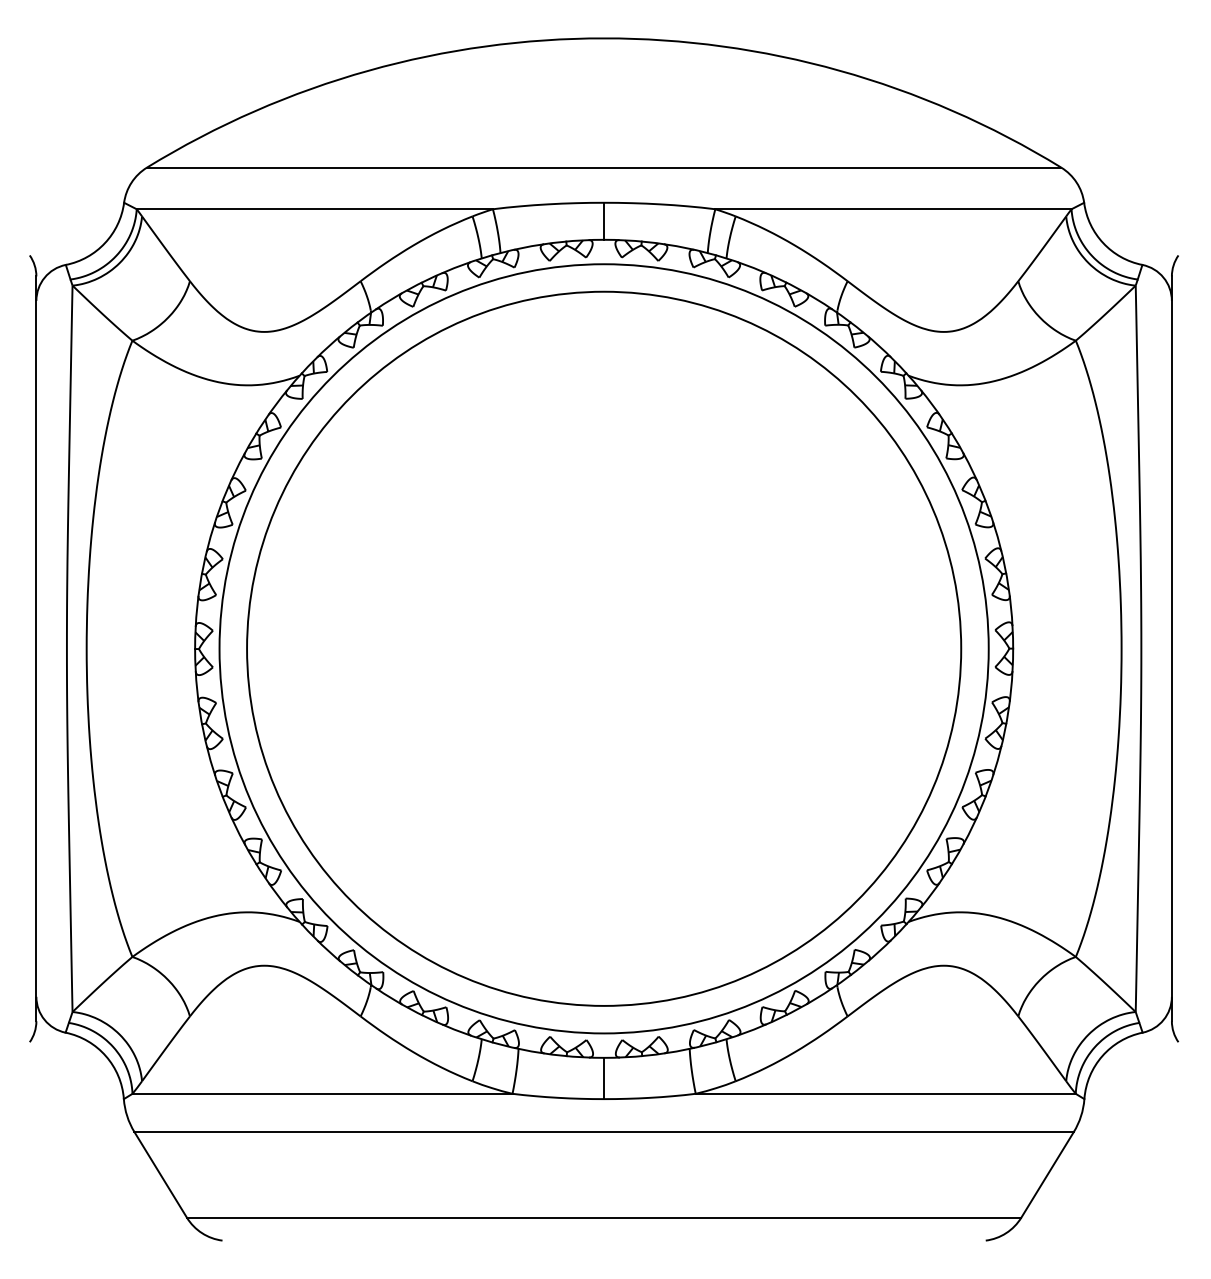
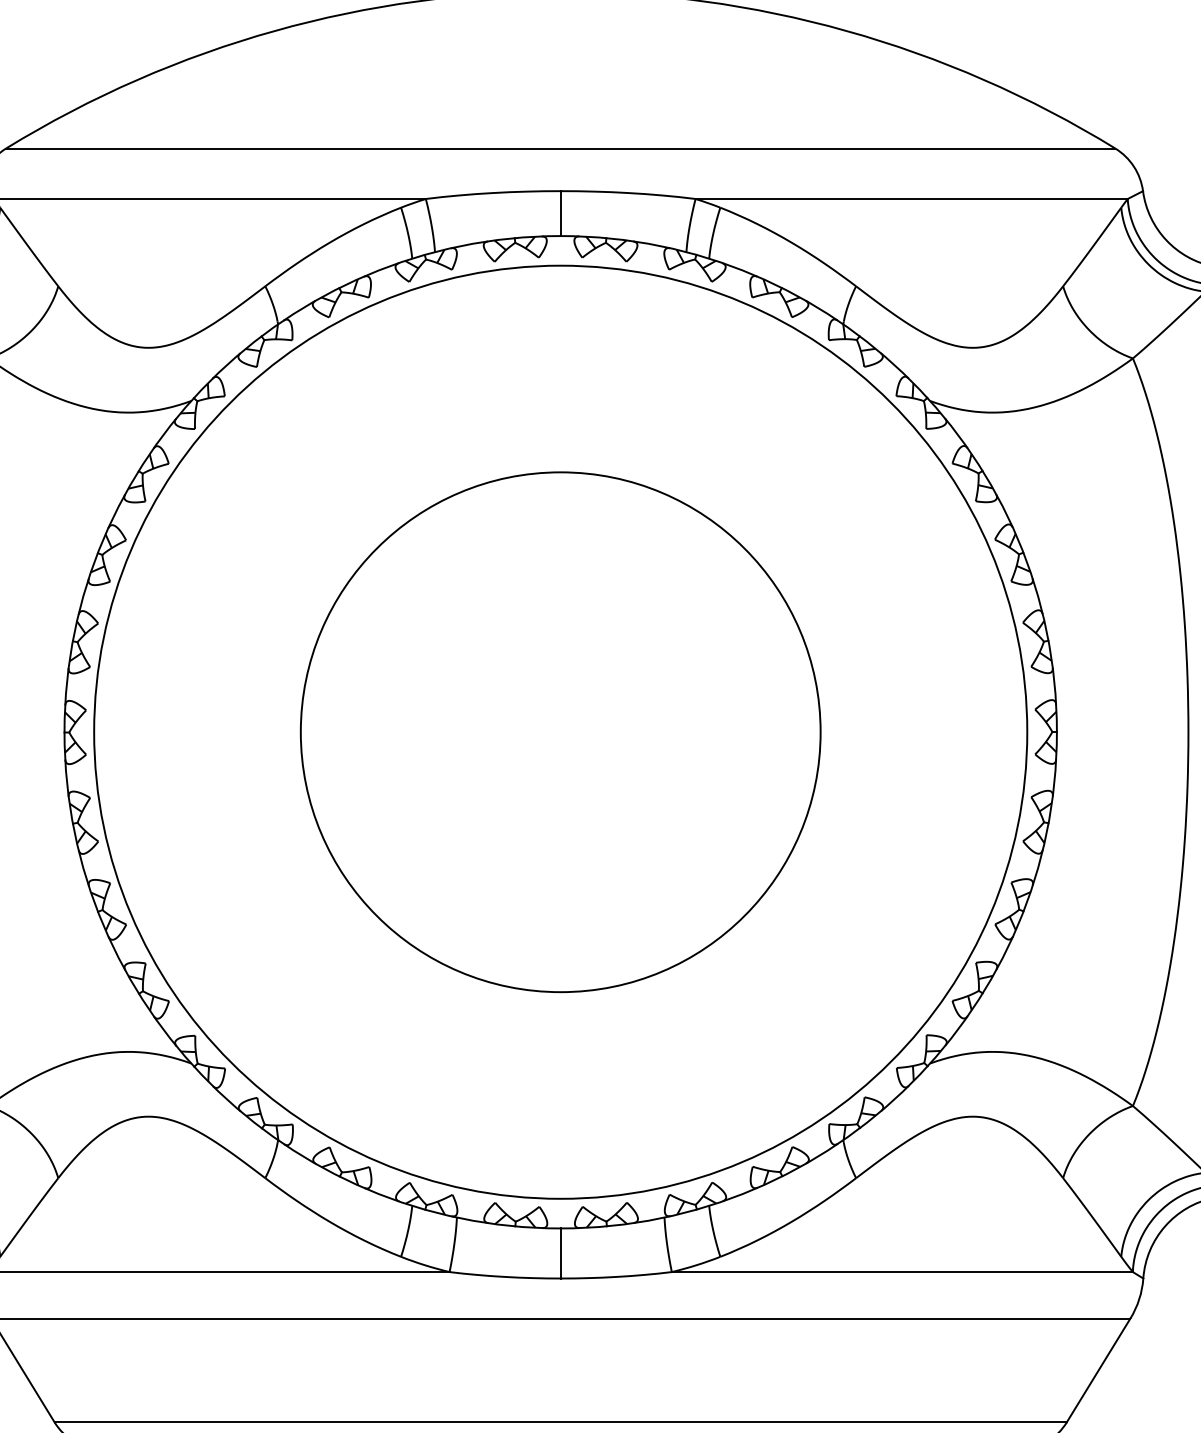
circle: (604, 648) -> (561, 731), size x0.6

